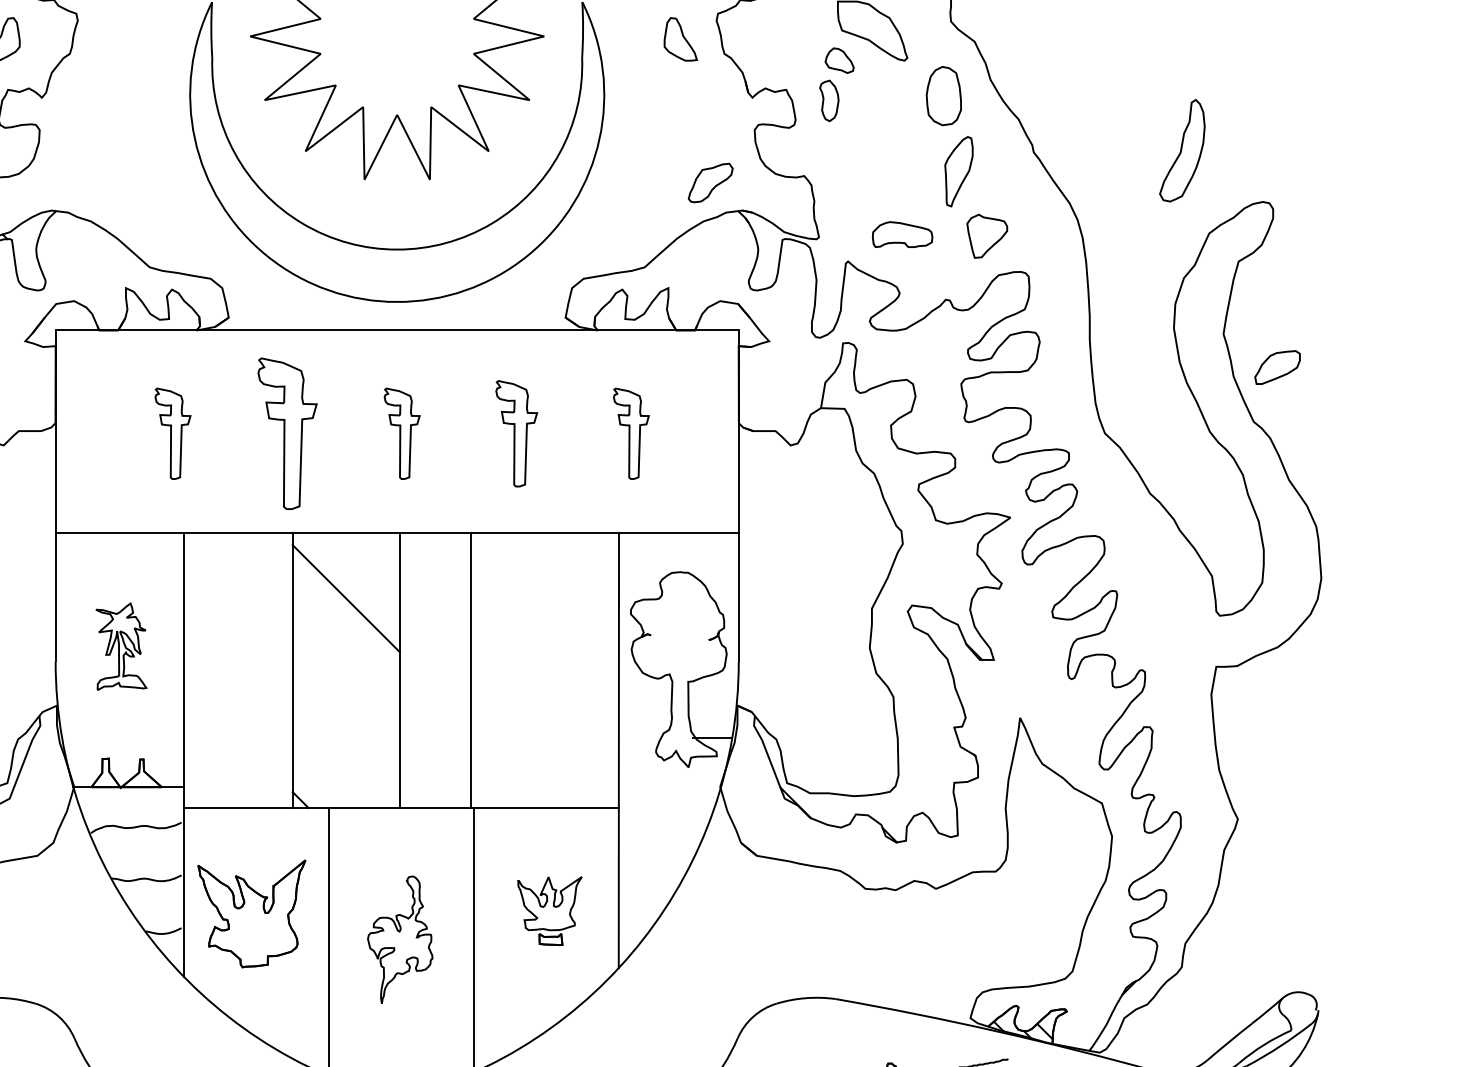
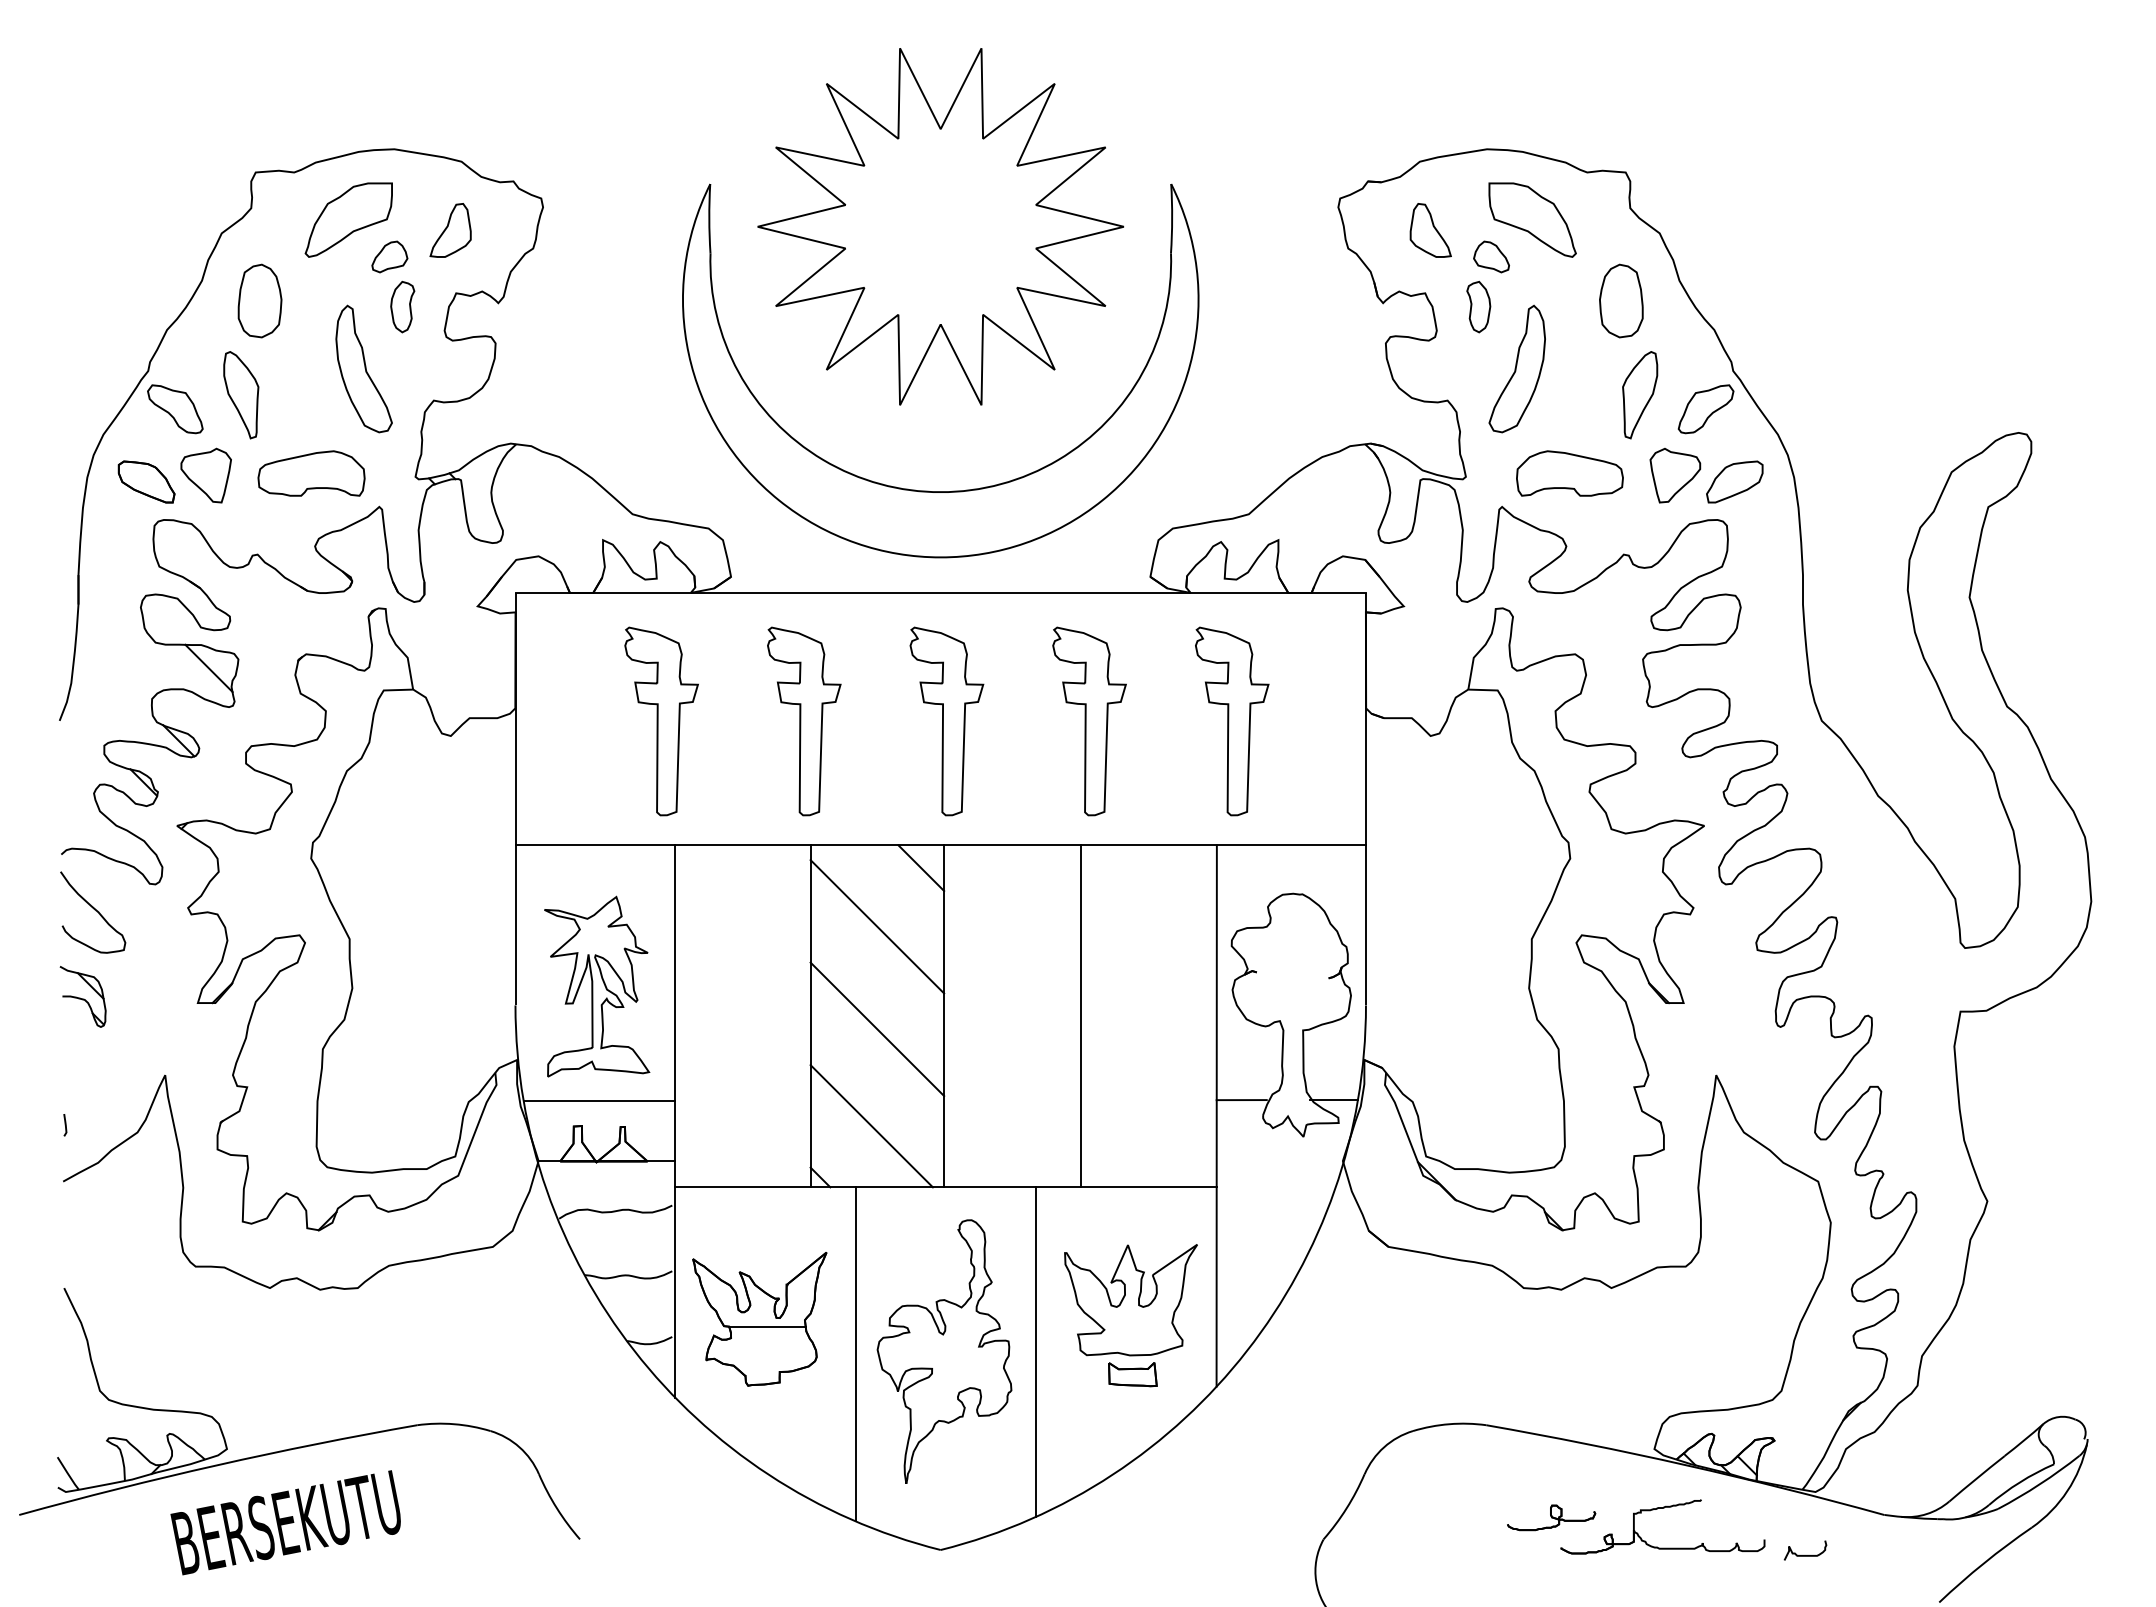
part: (680, 39) -> (1430, 230), moved
part: (1181, 150) -> (1516, 368), moved
part: (710, 183) -> (1705, 409), moved
part: (902, 234) -> (1569, 473), size x1.43
part: (1277, 367) -> (1734, 481), moved
part: (172, 433) -> (661, 721), size x1.67
part: (401, 433) -> (946, 721), size x1.67
part: (516, 433) -> (1089, 721), size x1.43
part: (631, 433) -> (1232, 721), size x1.67
line: (381, 551) -> (921, 868), added
part: (121, 646) -> (597, 986), size x1.67
line: (470, 670) -> (1081, 1016), moved
line: (346, 681) -> (877, 1029), added
line: (638, 738) -> (1241, 1100), added
line: (123, 739) -> (599, 1101), added
line: (341, 759) -> (871, 1126), added
part: (549, 910) -> (1130, 1315), size x1.67
line: (257, 919) -> (766, 1326), added
part: (400, 939) -> (944, 1351), size x1.67

